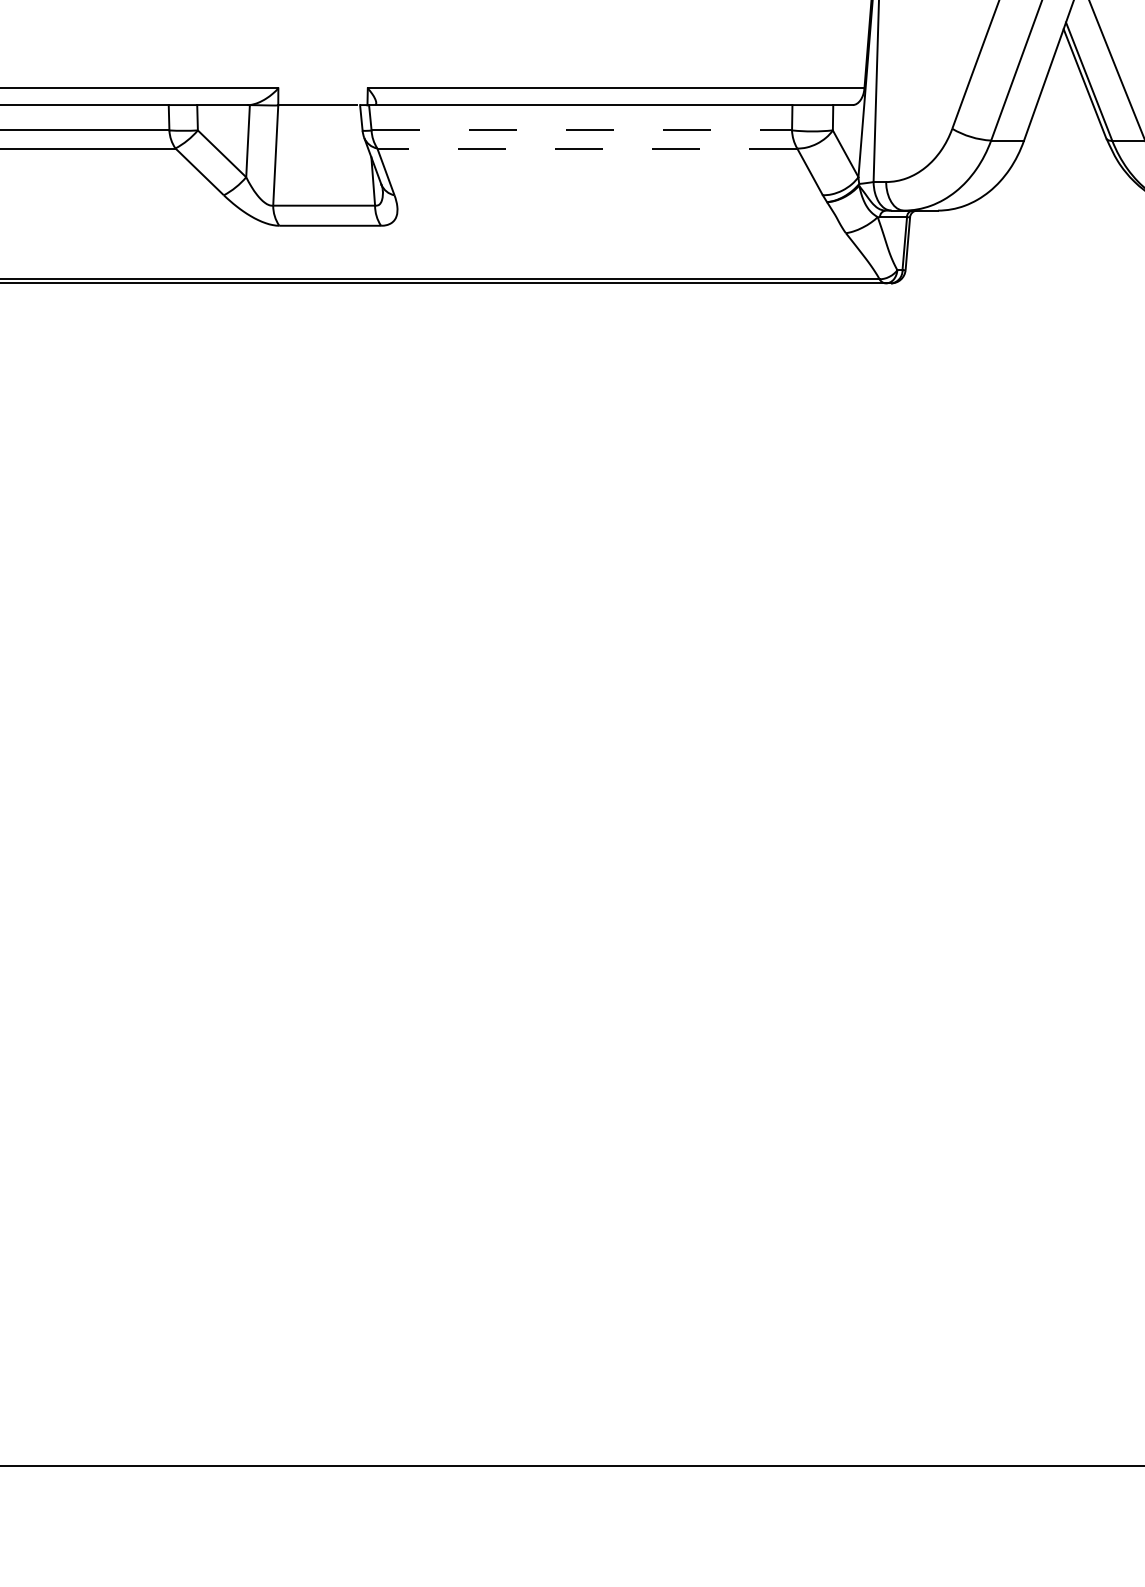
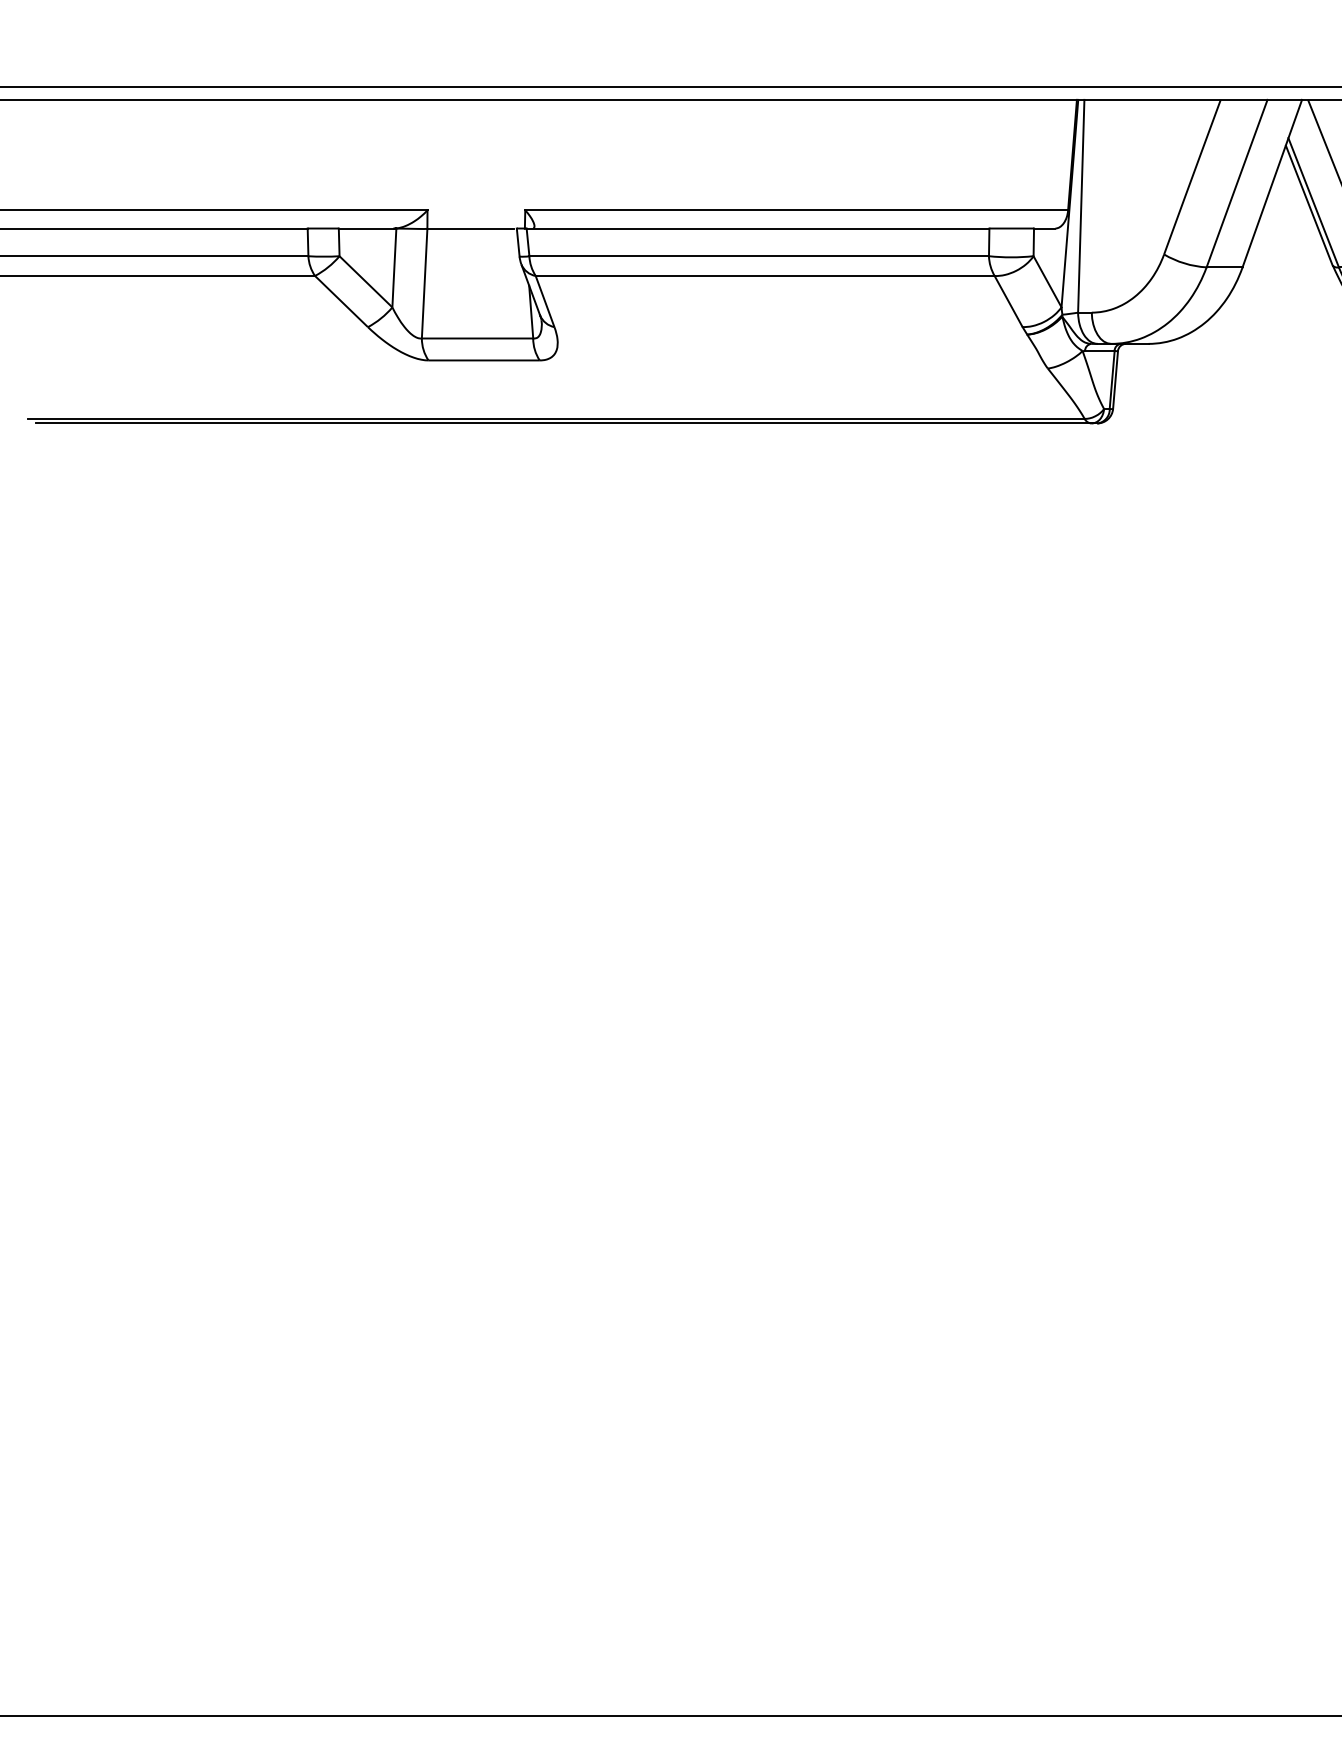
line: (582, 130) -> (759, 256), dashed -> solid
line: (586, 148) -> (764, 276), dashed -> solid

